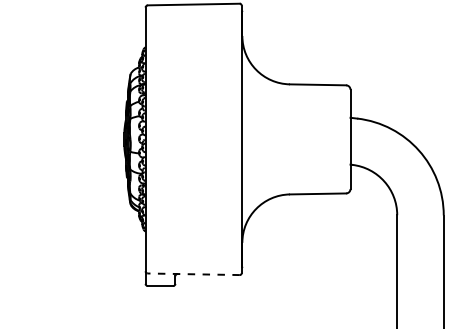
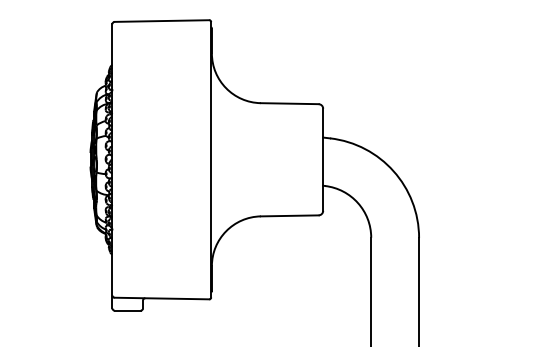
line: (193, 274) -> (161, 298), dashed -> solid

